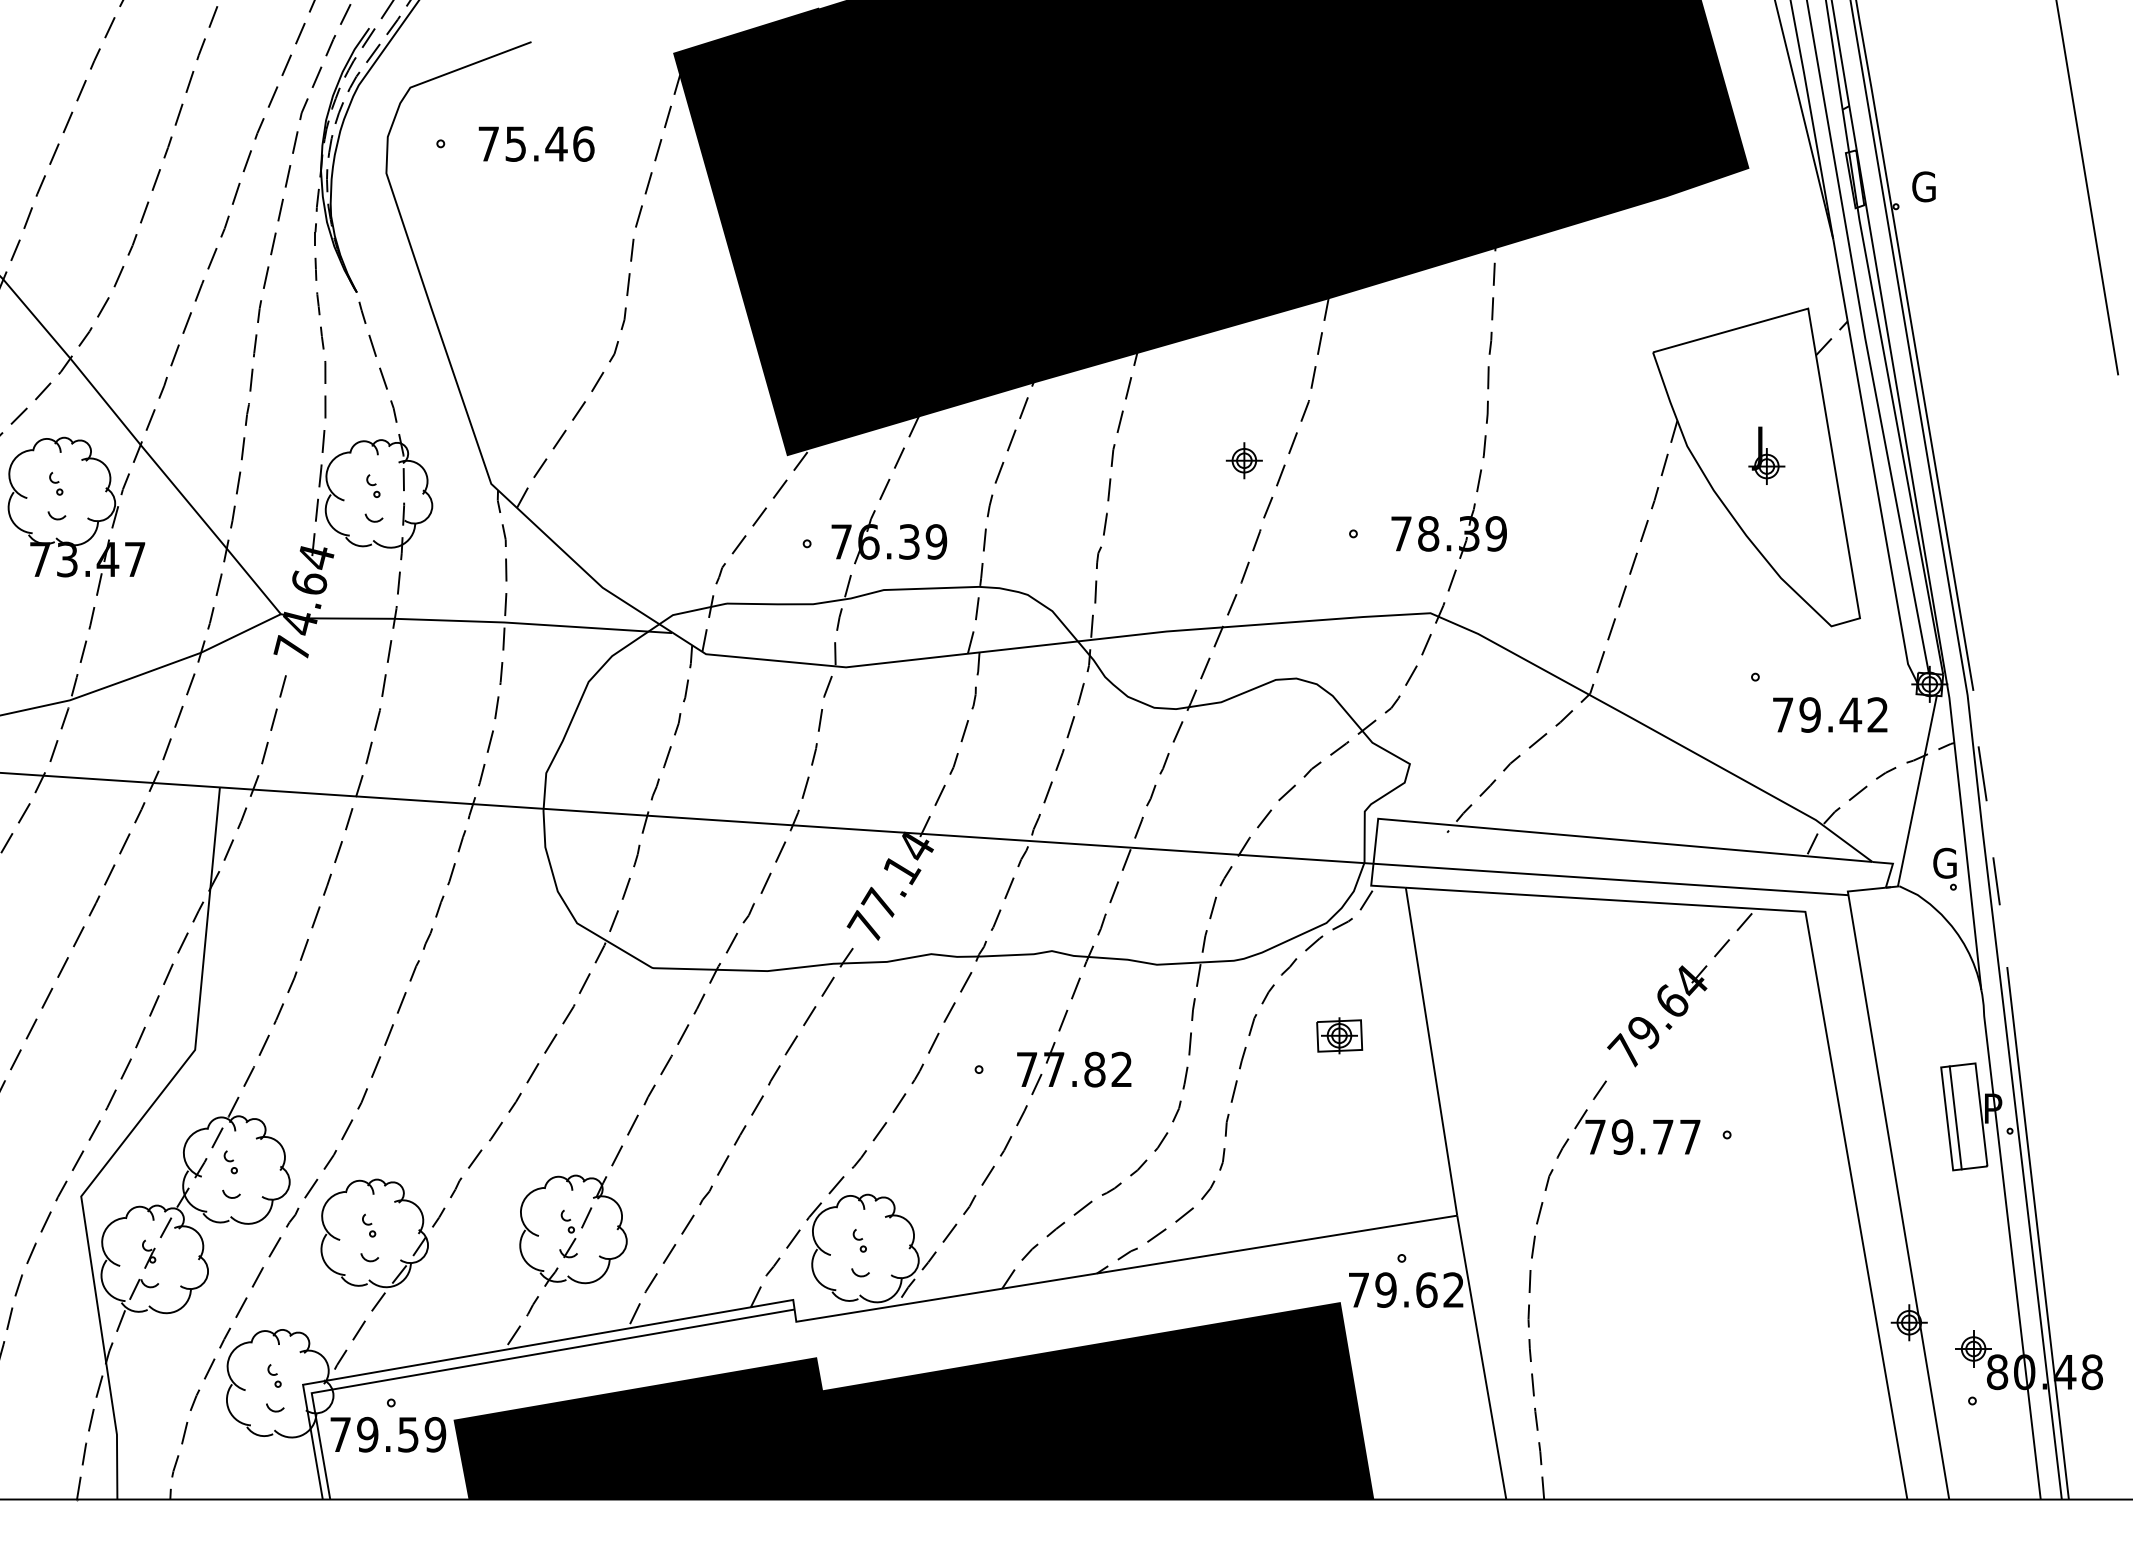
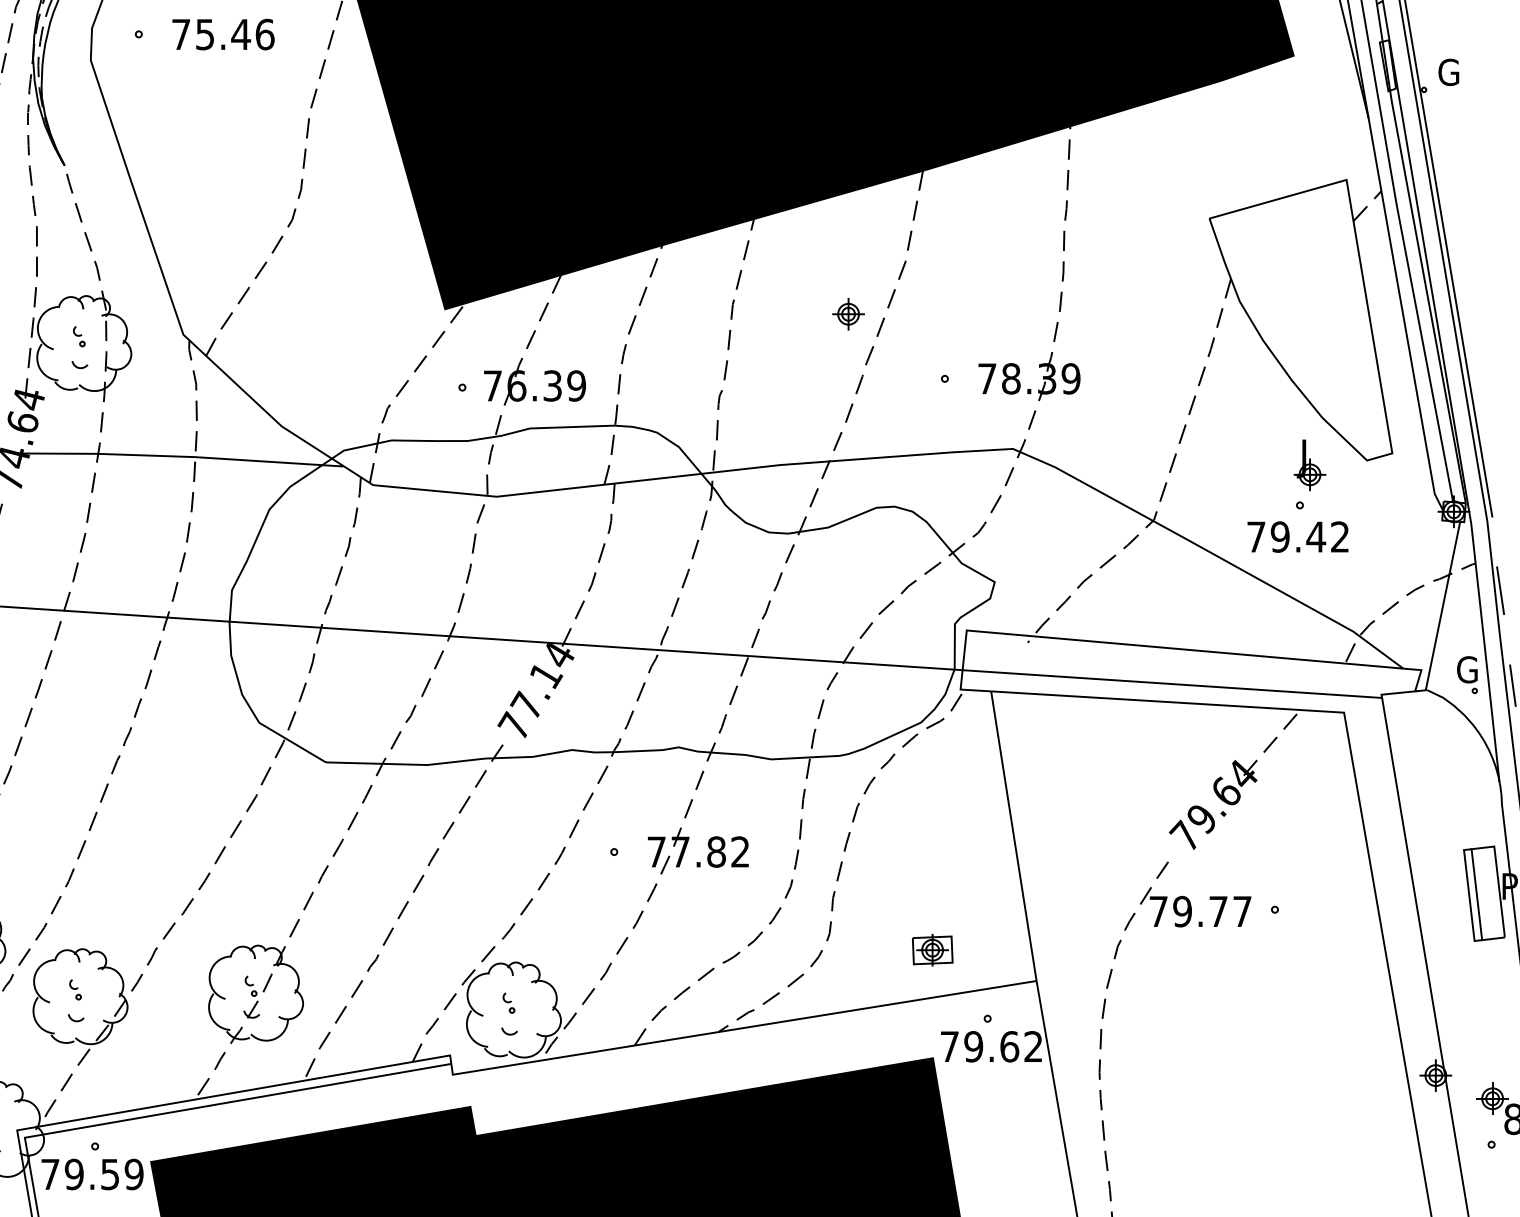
part: (1766, 455) -> (1309, 465), moved
text: (1830, 714) -> (1298, 536), moved
part: (1339, 1035) -> (932, 949), moved

